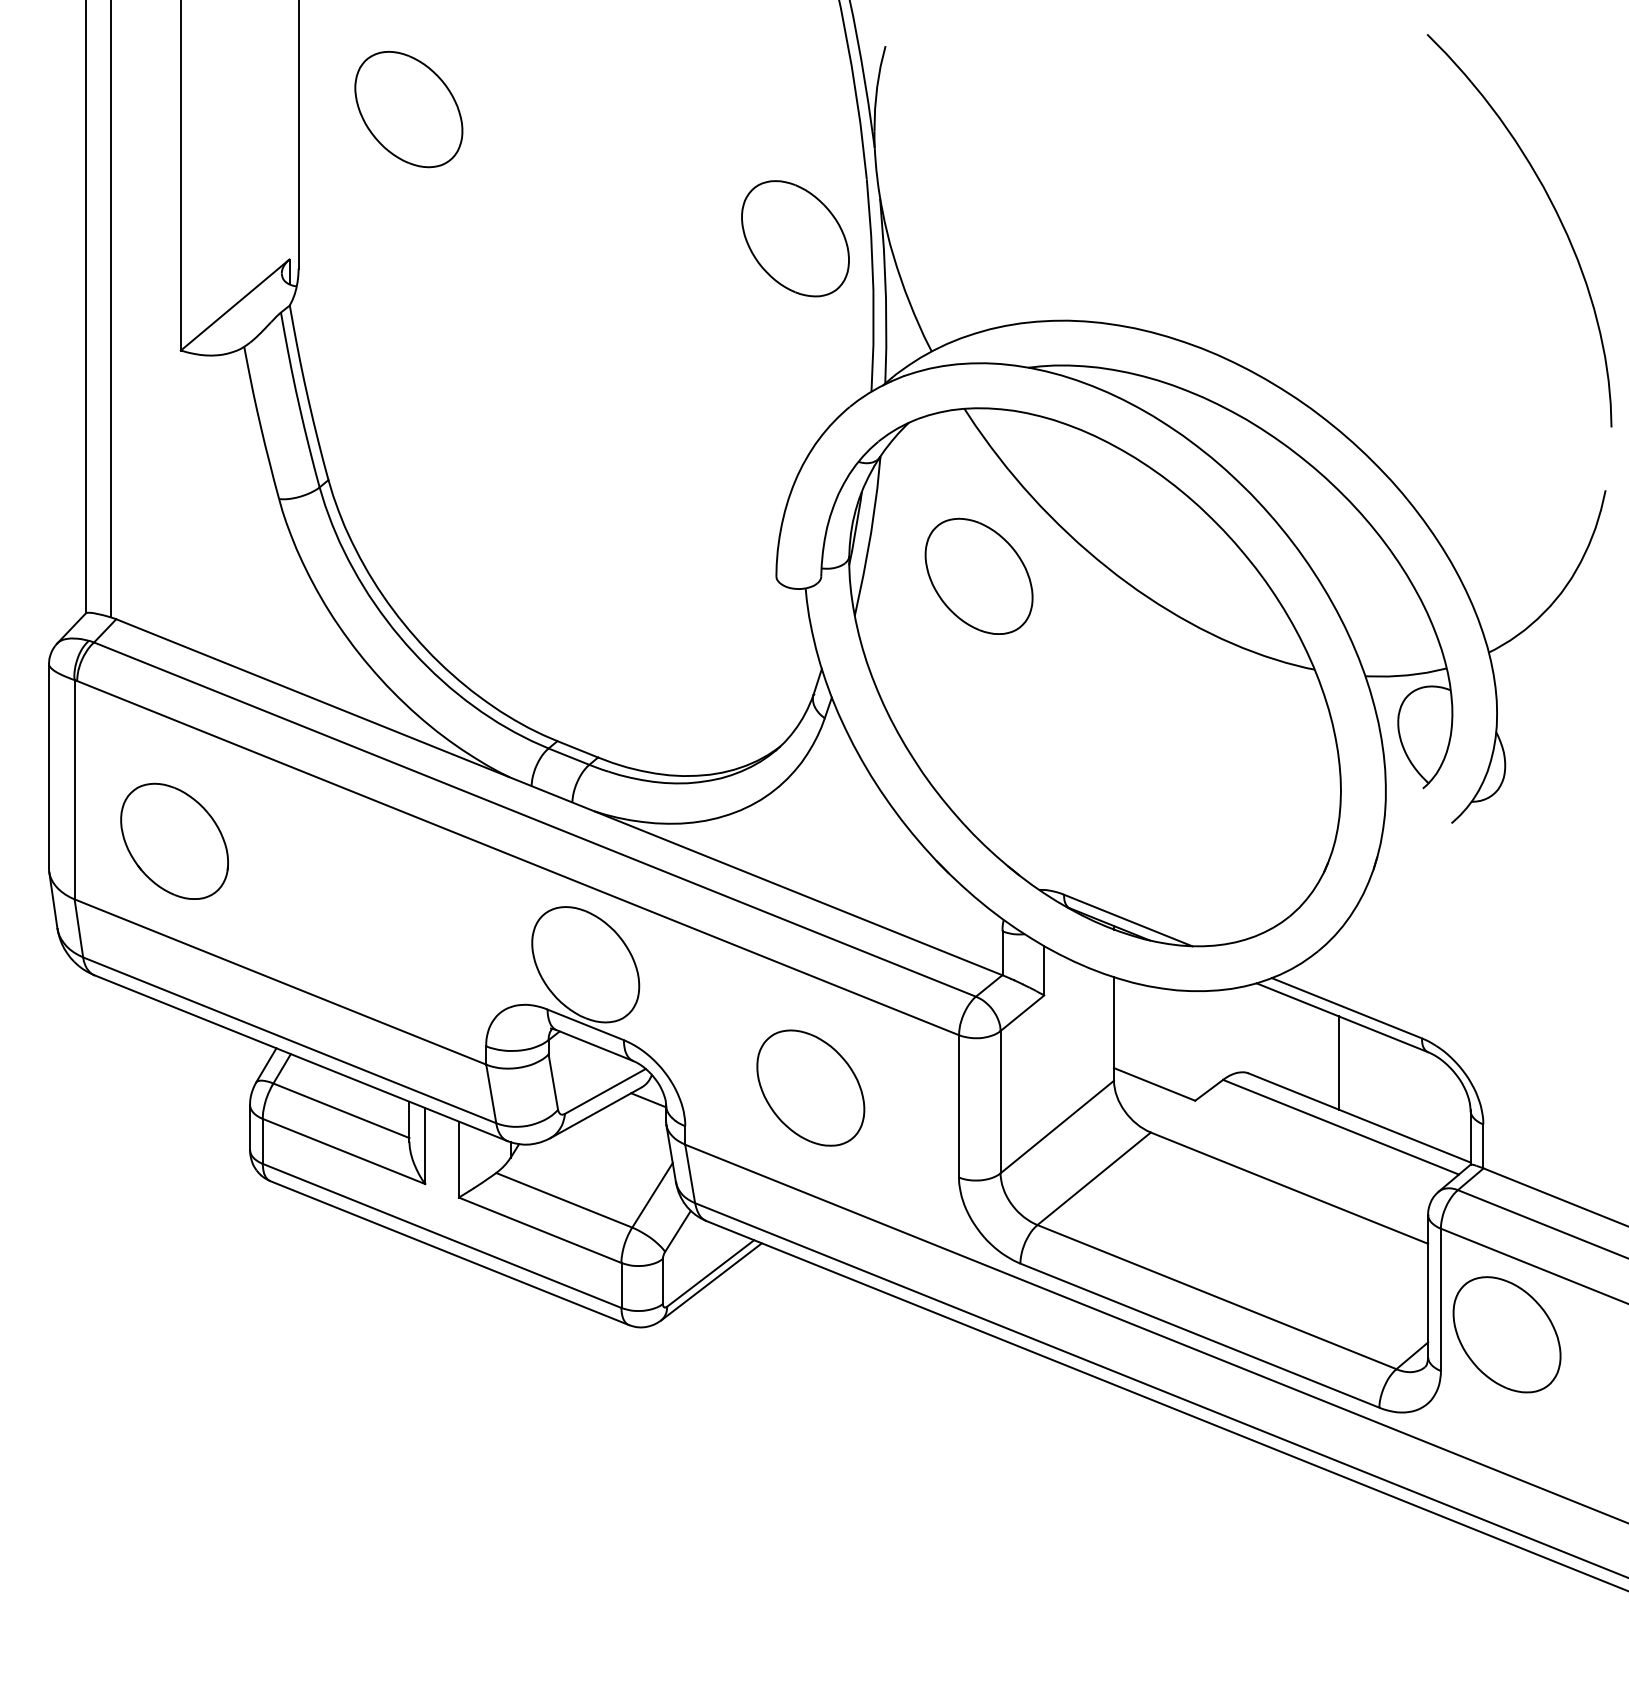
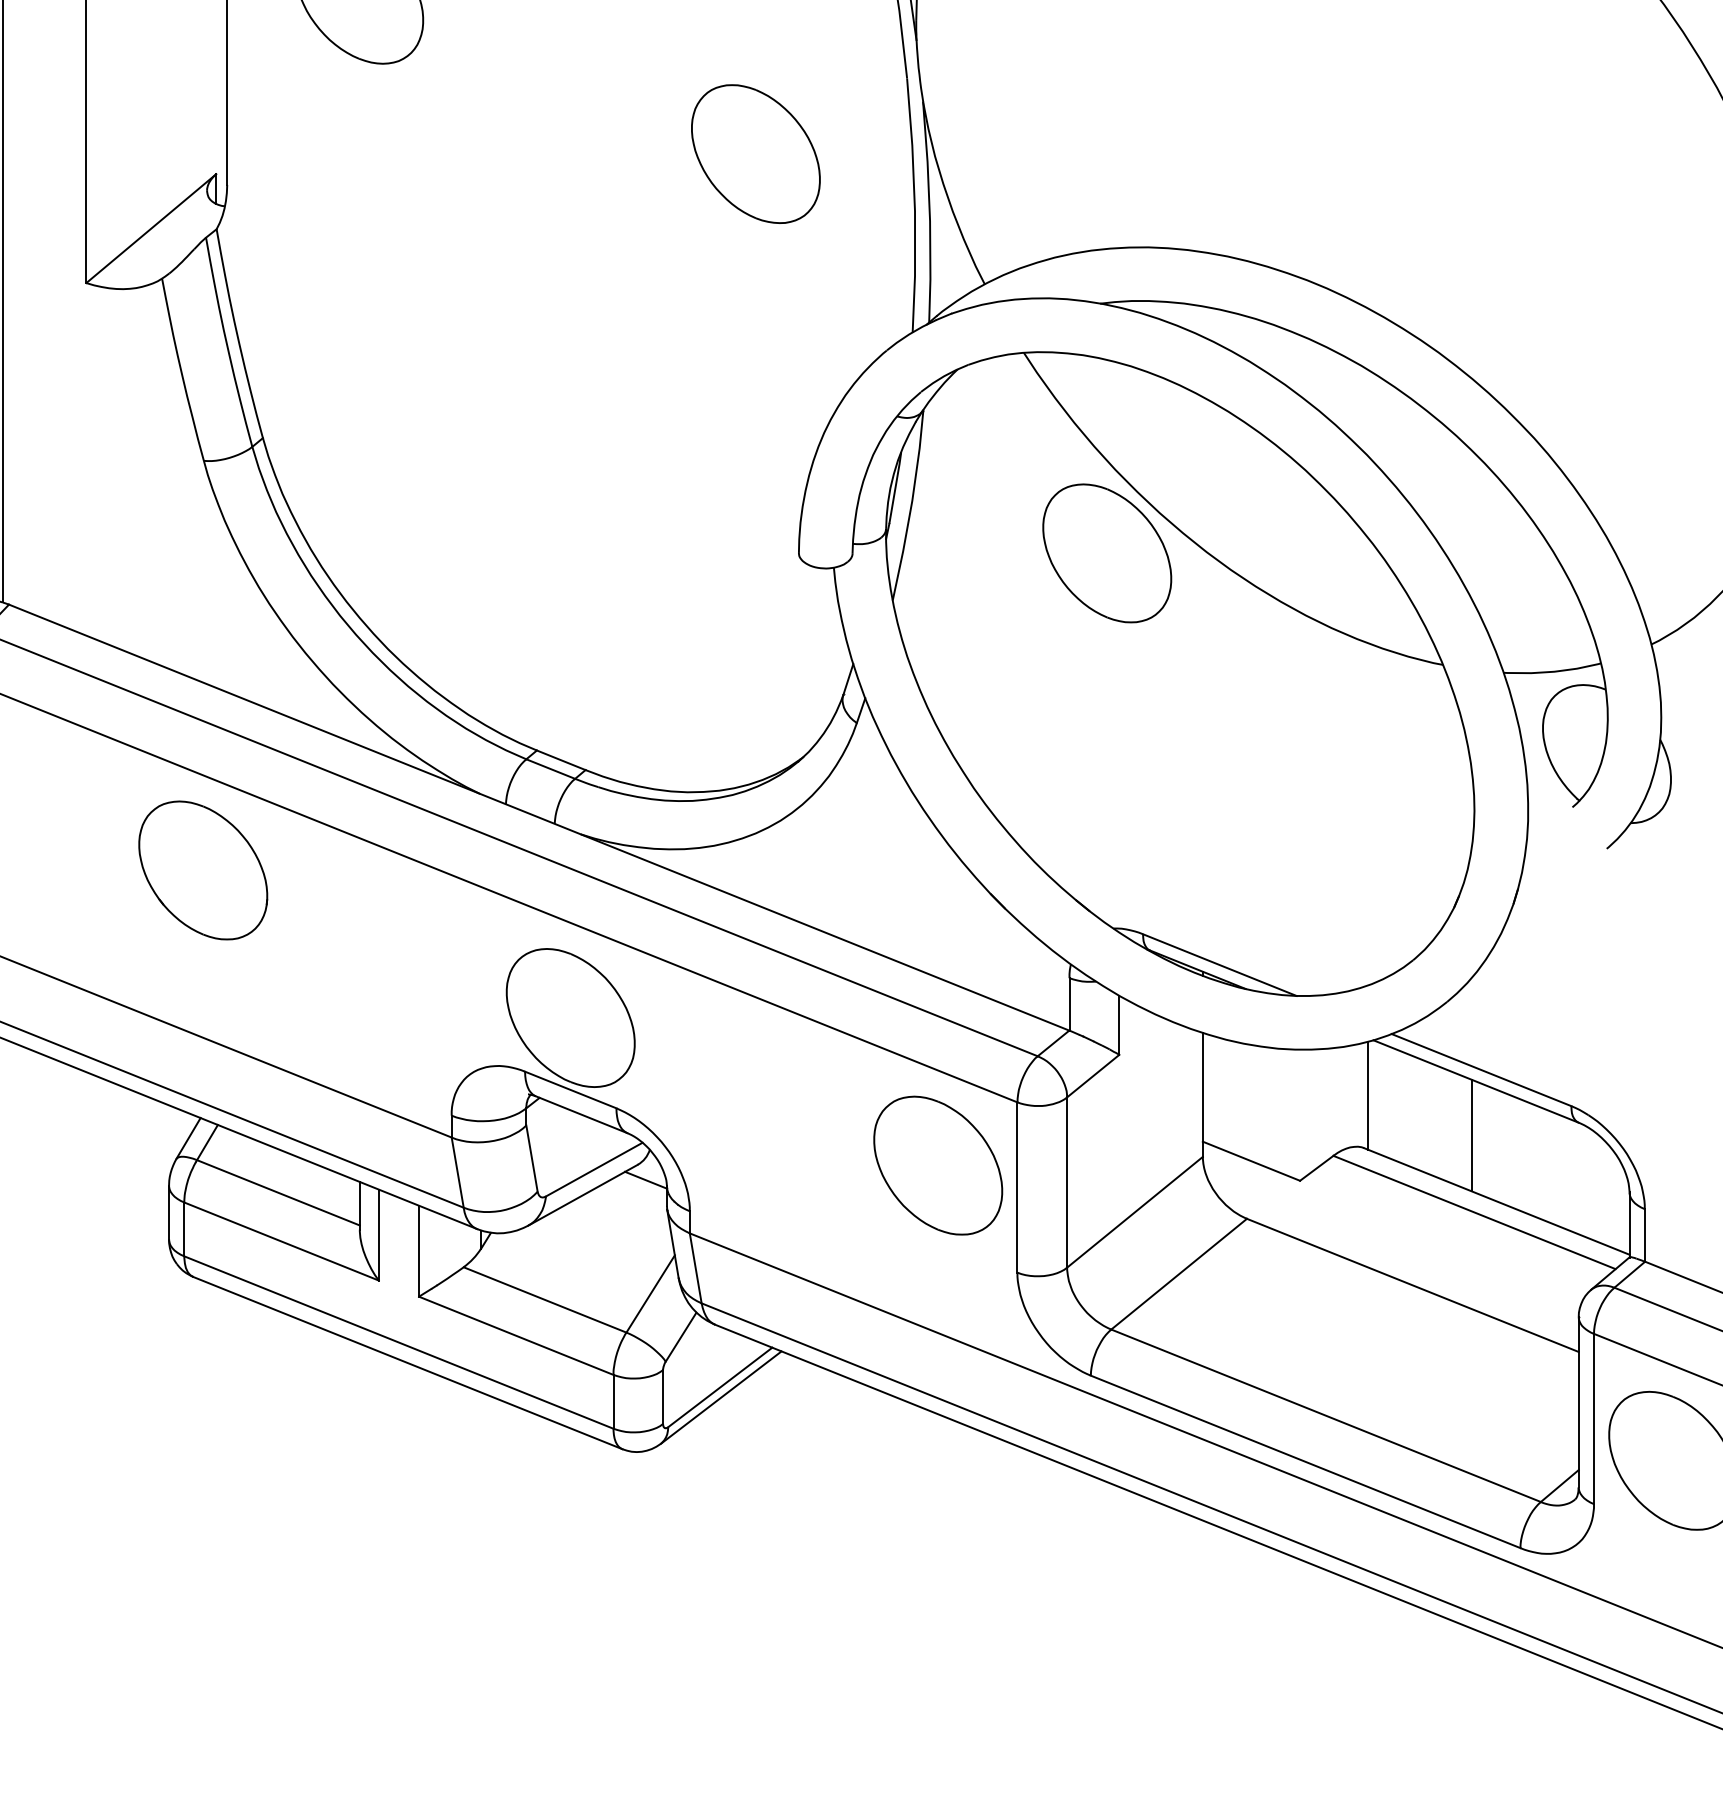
part: (795, 238) -> (755, 153), moved
part: (978, 575) -> (1106, 552), moved
part: (174, 840) -> (203, 869), moved
line: (1251, 1029) -> (1367, 1095), added
part: (810, 1087) -> (937, 1164), moved

